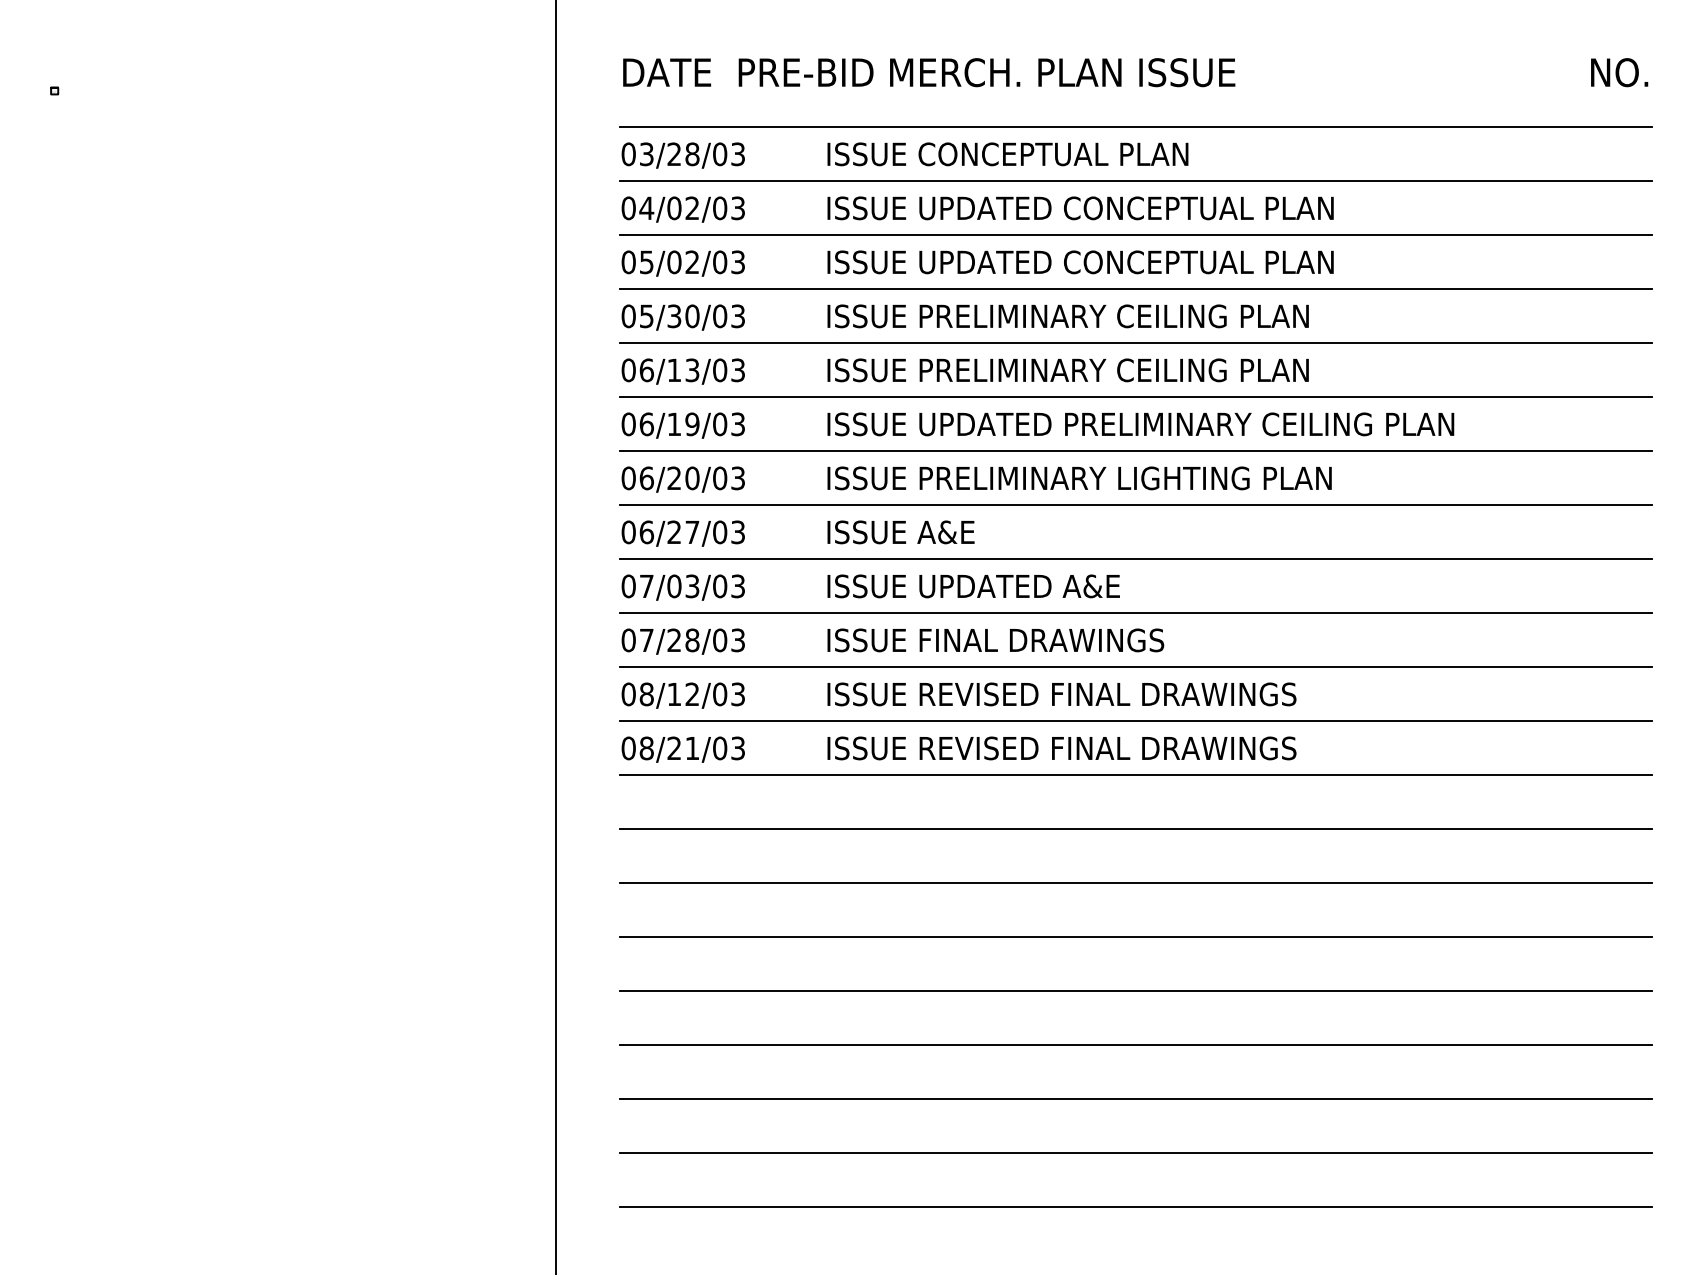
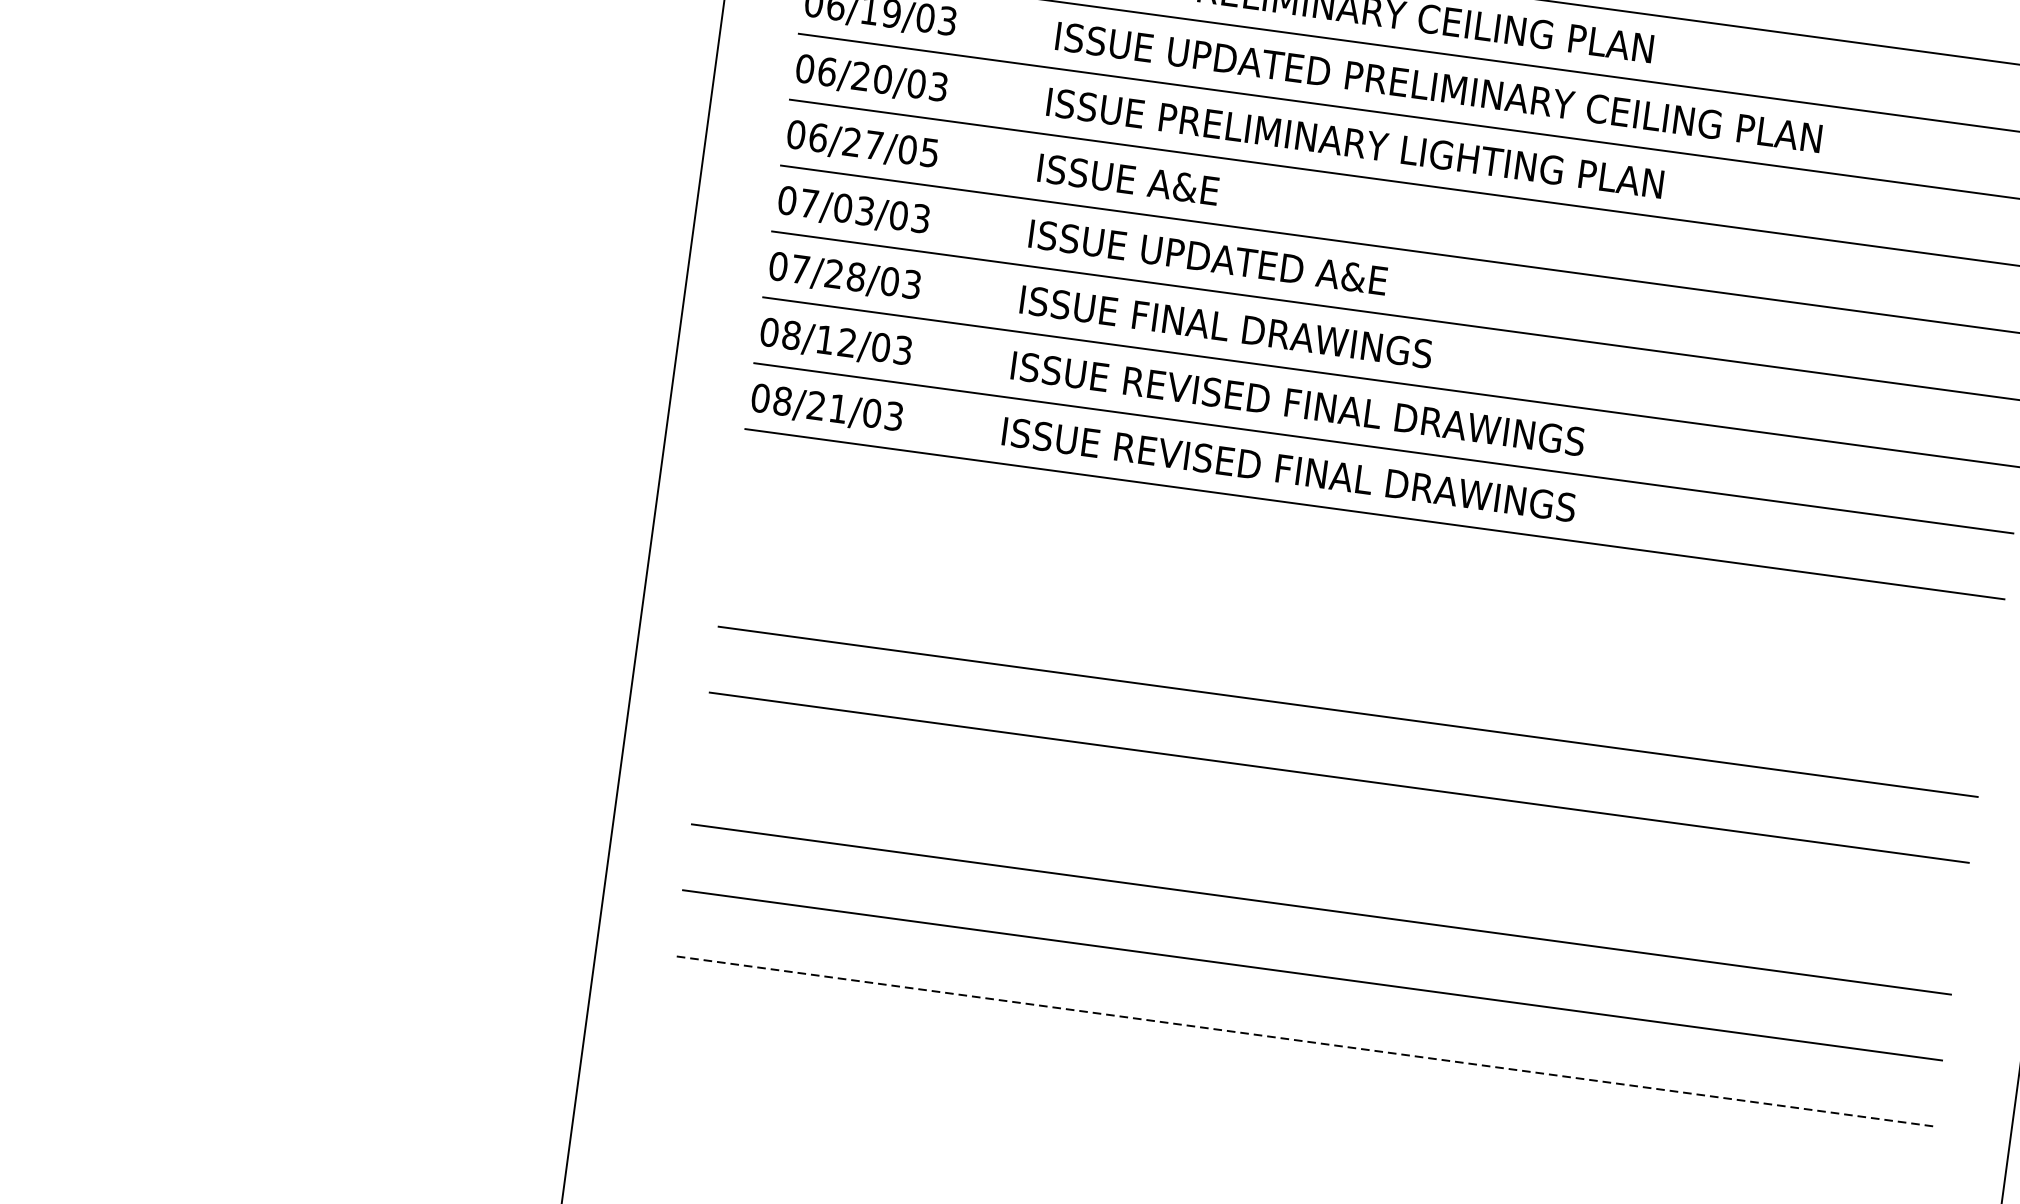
text: (738, 531) -> (930, 151), 06/27/03 -> 06/27/05
line: (1135, 828) -> (1365, 579), removed
line: (1135, 882) -> (1356, 645), removed
line: (1135, 1044) -> (1330, 843), removed
line: (1135, 1206) -> (1303, 1040), solid -> dashed

